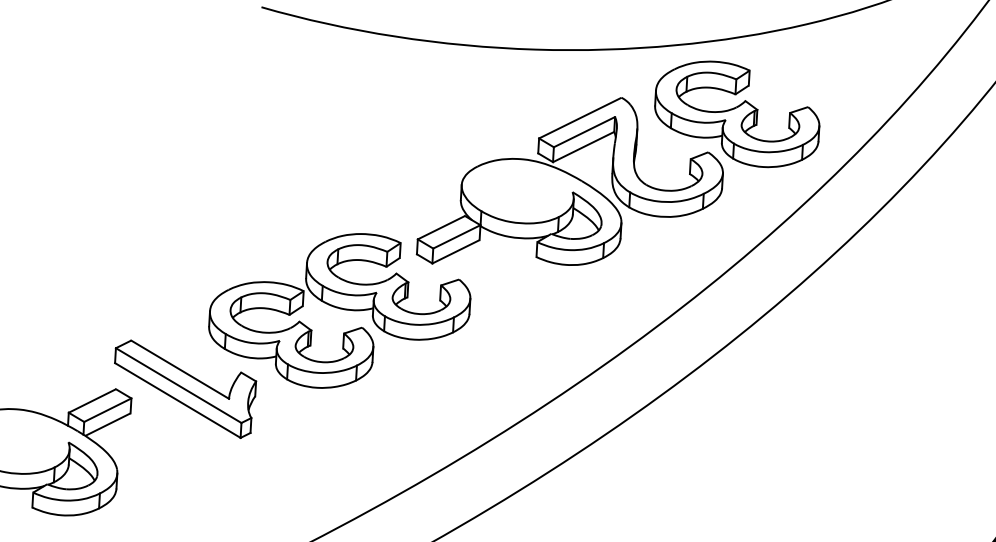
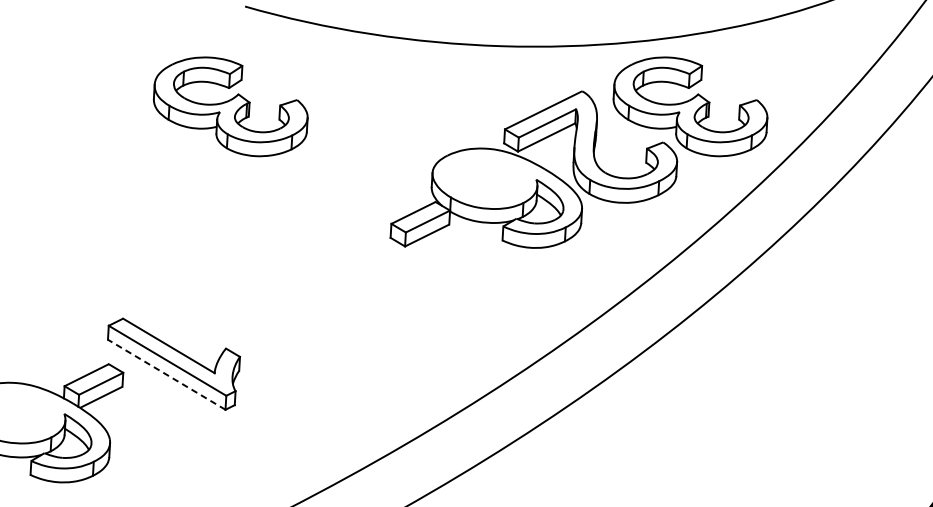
part: (246, 114) -> (231, 106), added
part: (339, 310) -> (318, 290), removed
line: (177, 400) -> (166, 374), solid -> dashed

